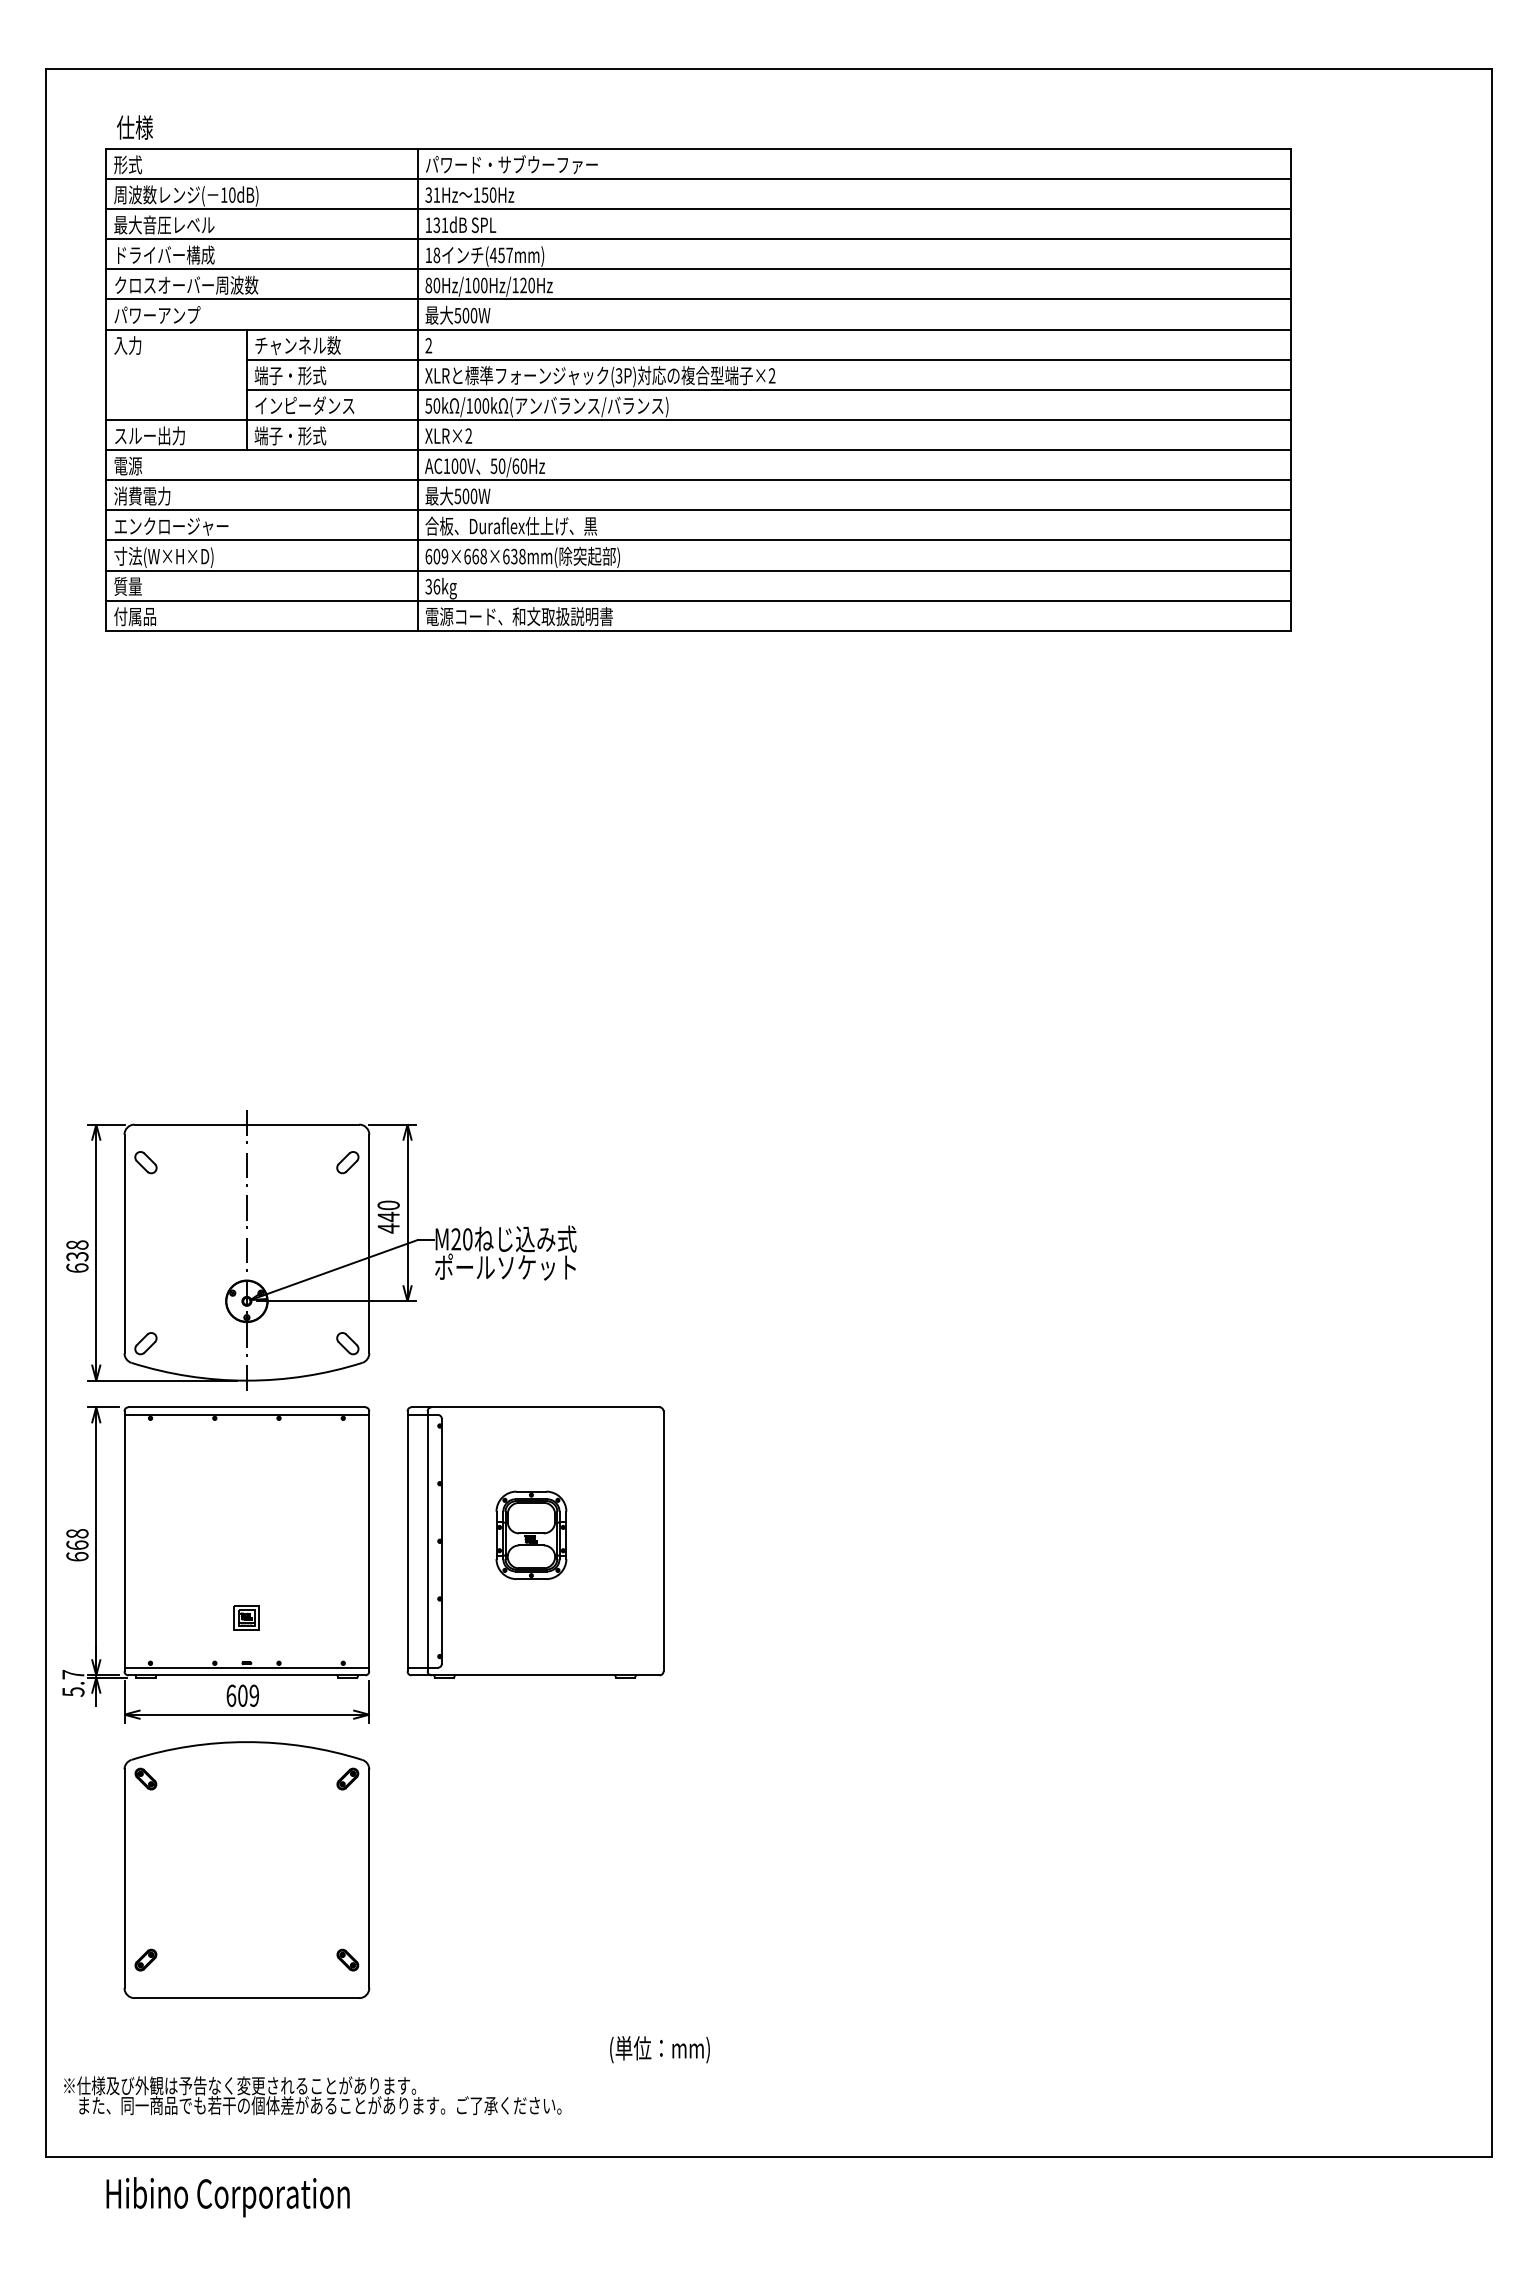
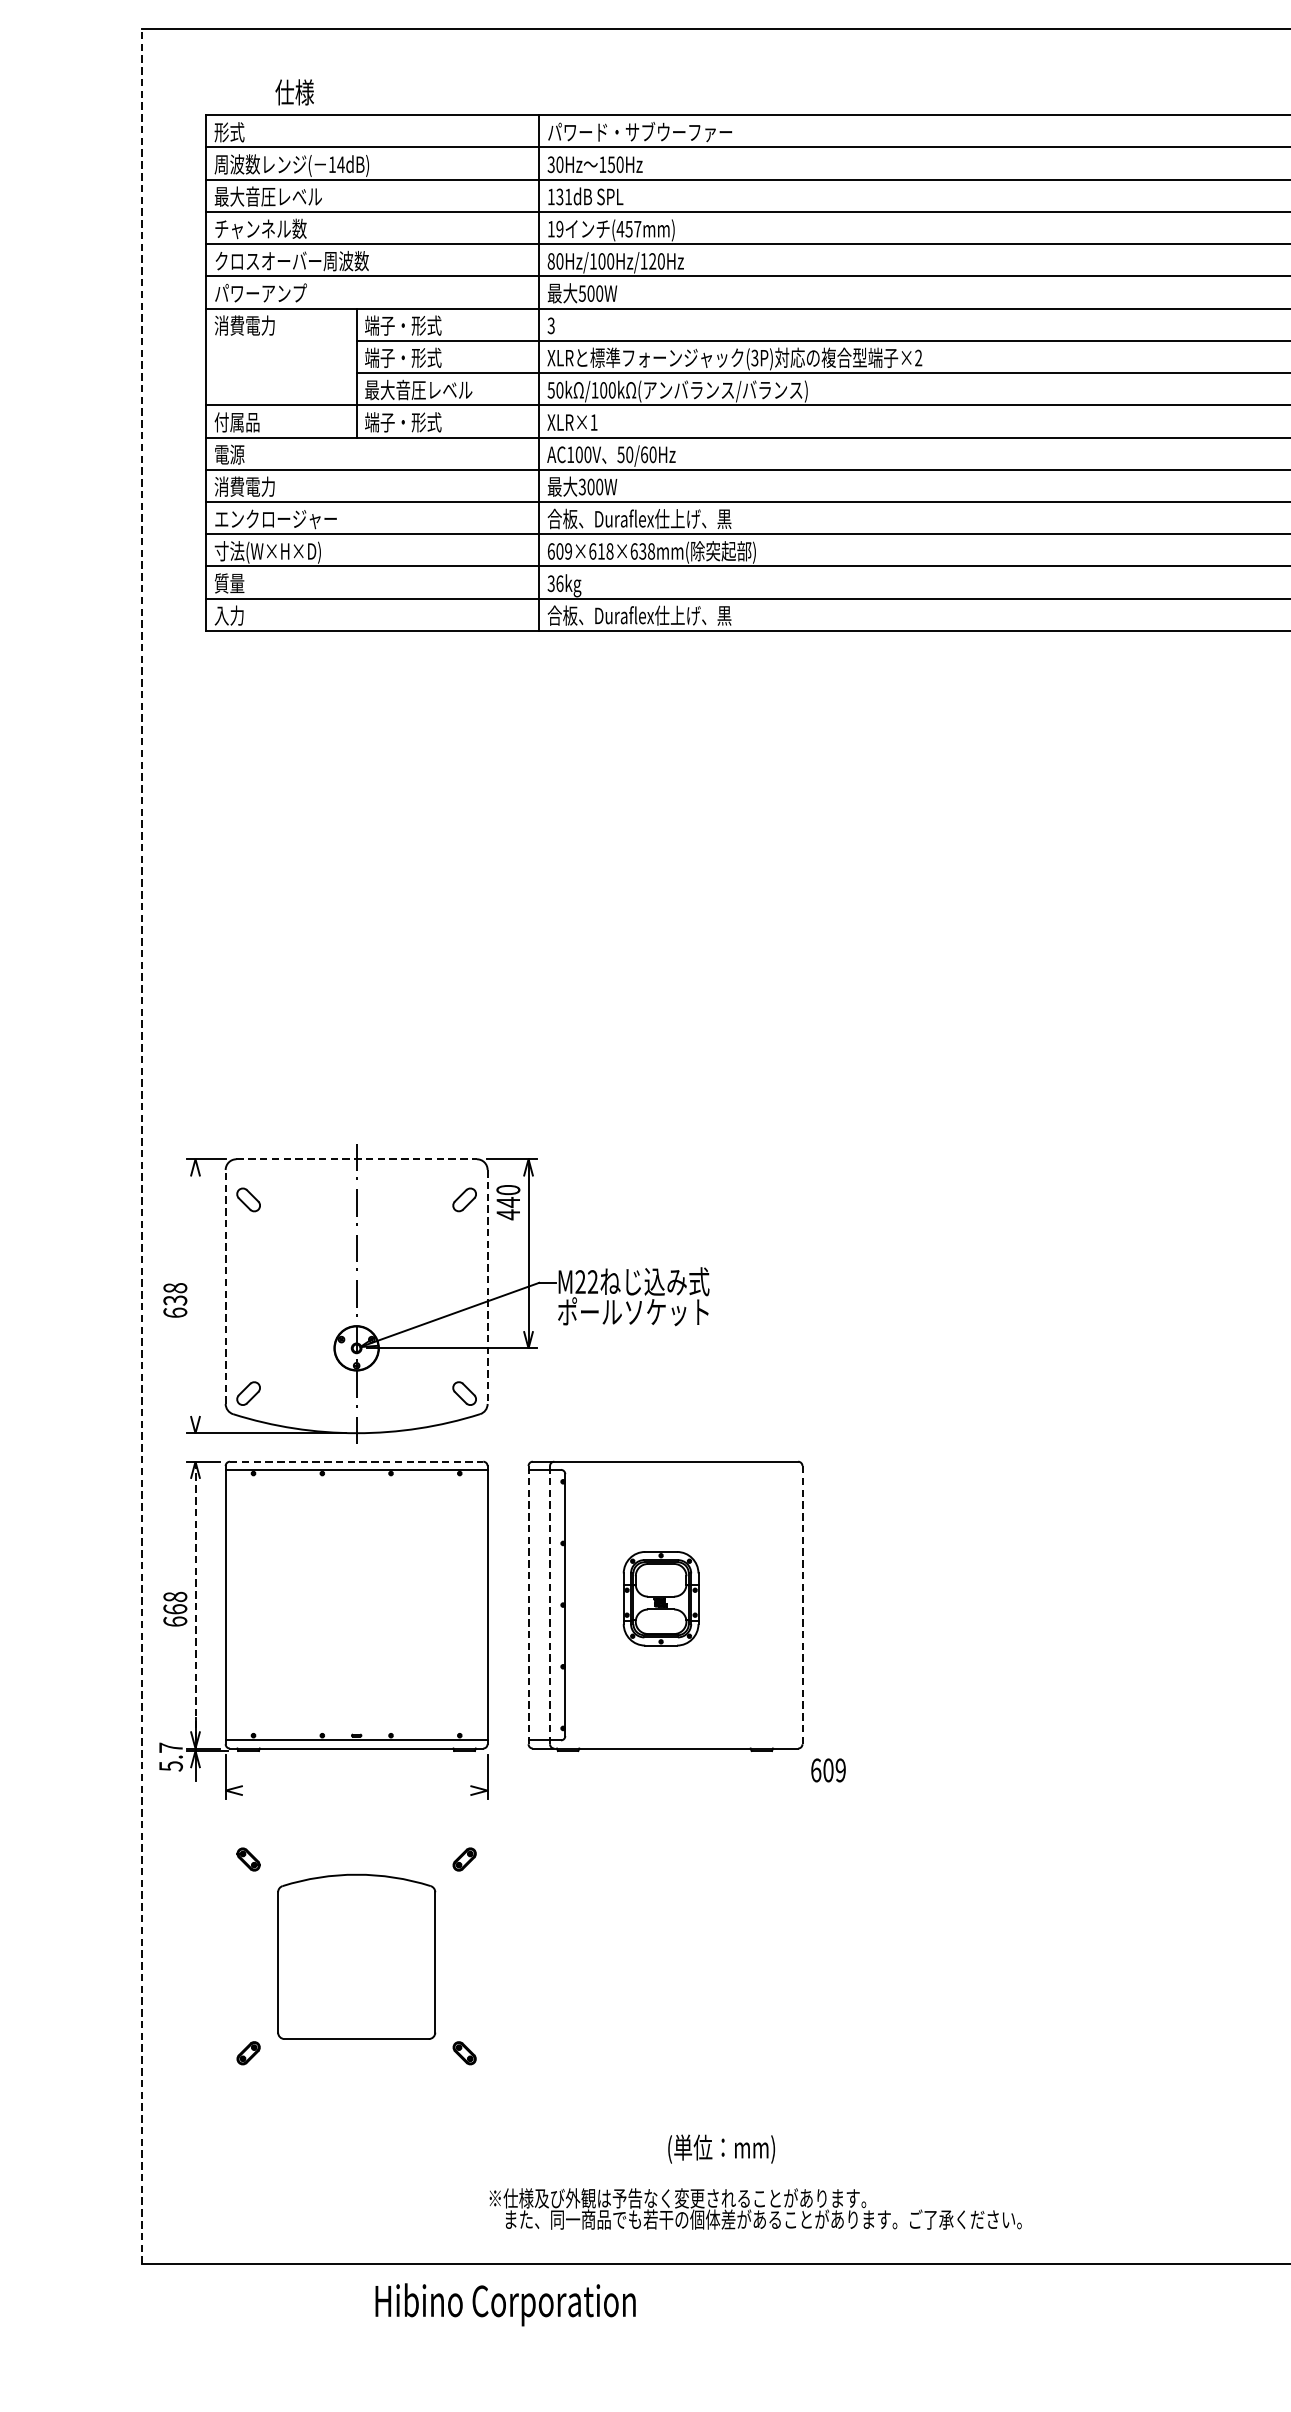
text: (134, 127) -> (294, 92), moved
text: (231, 194) -> (340, 164), 10dB) -> 14dB)
text: (436, 194) -> (559, 164), 31Hz -> 30Hz
text: (164, 254) -> (268, 228), ドライバー構成 -> チャンネル数
text: (436, 255) -> (559, 229), 18 -> 19
text: (142, 345) -> (244, 325), 入力 -> 消費電力
text: (297, 345) -> (410, 325), チャンネル数 -> 端子・形式
text: (428, 345) -> (550, 325), 2 -> 3
text: (304, 405) -> (418, 389), インピーダンス -> 最大音圧レベル
text: (149, 435) -> (252, 421), スルー出力 -> 付属品
text: (468, 435) -> (593, 421), XLR×2 -> XLR×1
text: (457, 495) -> (581, 486), 500W -> 300W
text: (475, 556) -> (601, 551), 609×668×638mm( -> 609×618×638mm(
text: (135, 616) -> (237, 615), 付属品 -> 入力
text: (518, 616) -> (647, 615), 電源コード、和文取扱説明書 -> 合板、Duraflex仕上げ、黒
line: (46, 1112) -> (142, 1146), solid -> dashed
line: (247, 1124) -> (357, 1159), solid -> dashed
text: (388, 1216) -> (508, 1201), moved
text: (467, 1239) -> (592, 1282), M20 -> M22
line: (124, 1243) -> (225, 1286), solid -> dashed
line: (369, 1244) -> (487, 1287), solid -> dashed
line: (96, 1252) -> (195, 1296), removed
line: (247, 1407) -> (357, 1461), solid -> dashed
line: (407, 1540) -> (528, 1604), solid -> dashed
line: (427, 1540) -> (549, 1604), solid -> dashed
line: (96, 1541) -> (195, 1605), solid -> dashed
line: (663, 1541) -> (802, 1605), solid -> dashed
part: (246, 1617) -> (356, 1686), removed
text: (242, 1695) -> (828, 1770), moved
line: (246, 1714) -> (356, 1790), removed
part: (246, 1869) -> (356, 1956), size x0.6
text: (659, 2049) -> (721, 2148), moved
text: (312, 2095) -> (755, 2208), moved
text: (227, 2197) -> (504, 2305), moved

